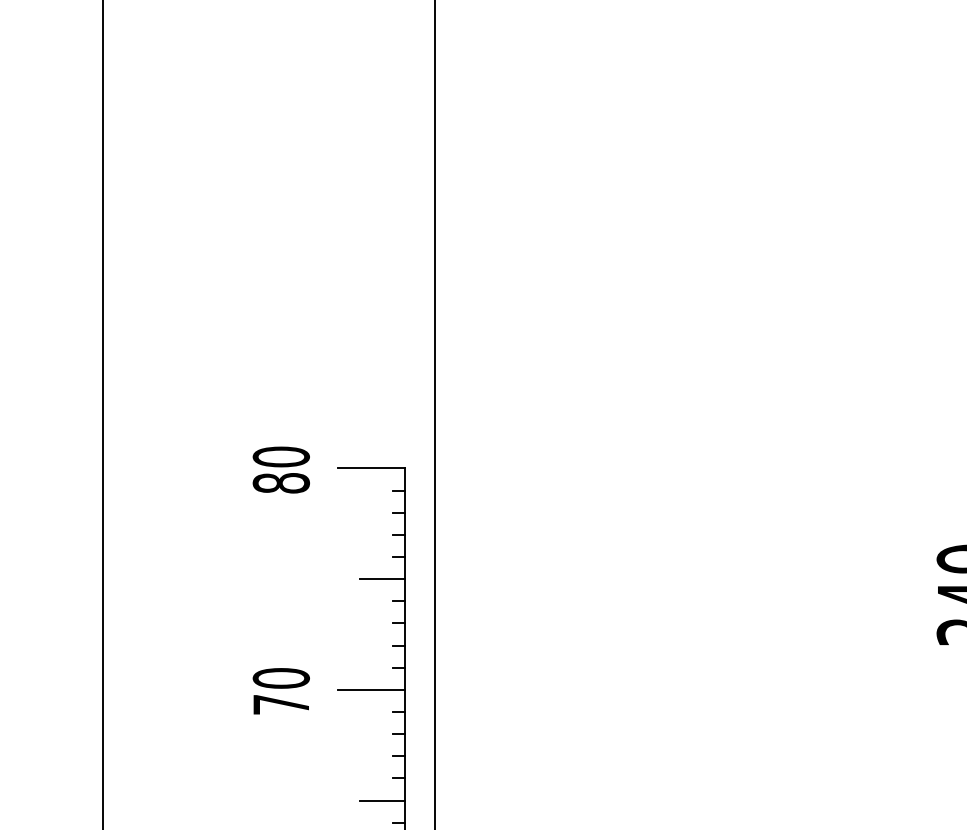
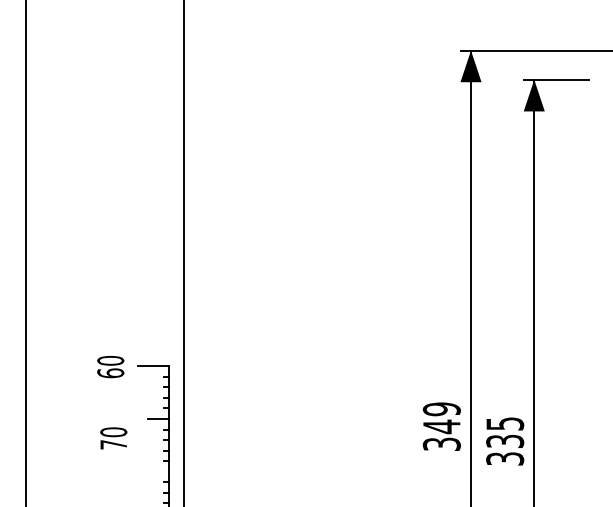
text: (280, 483) -> (110, 373), 80 -> 60
line: (371, 689) -> (153, 471), removed
text: (280, 691) -> (113, 438), moved

